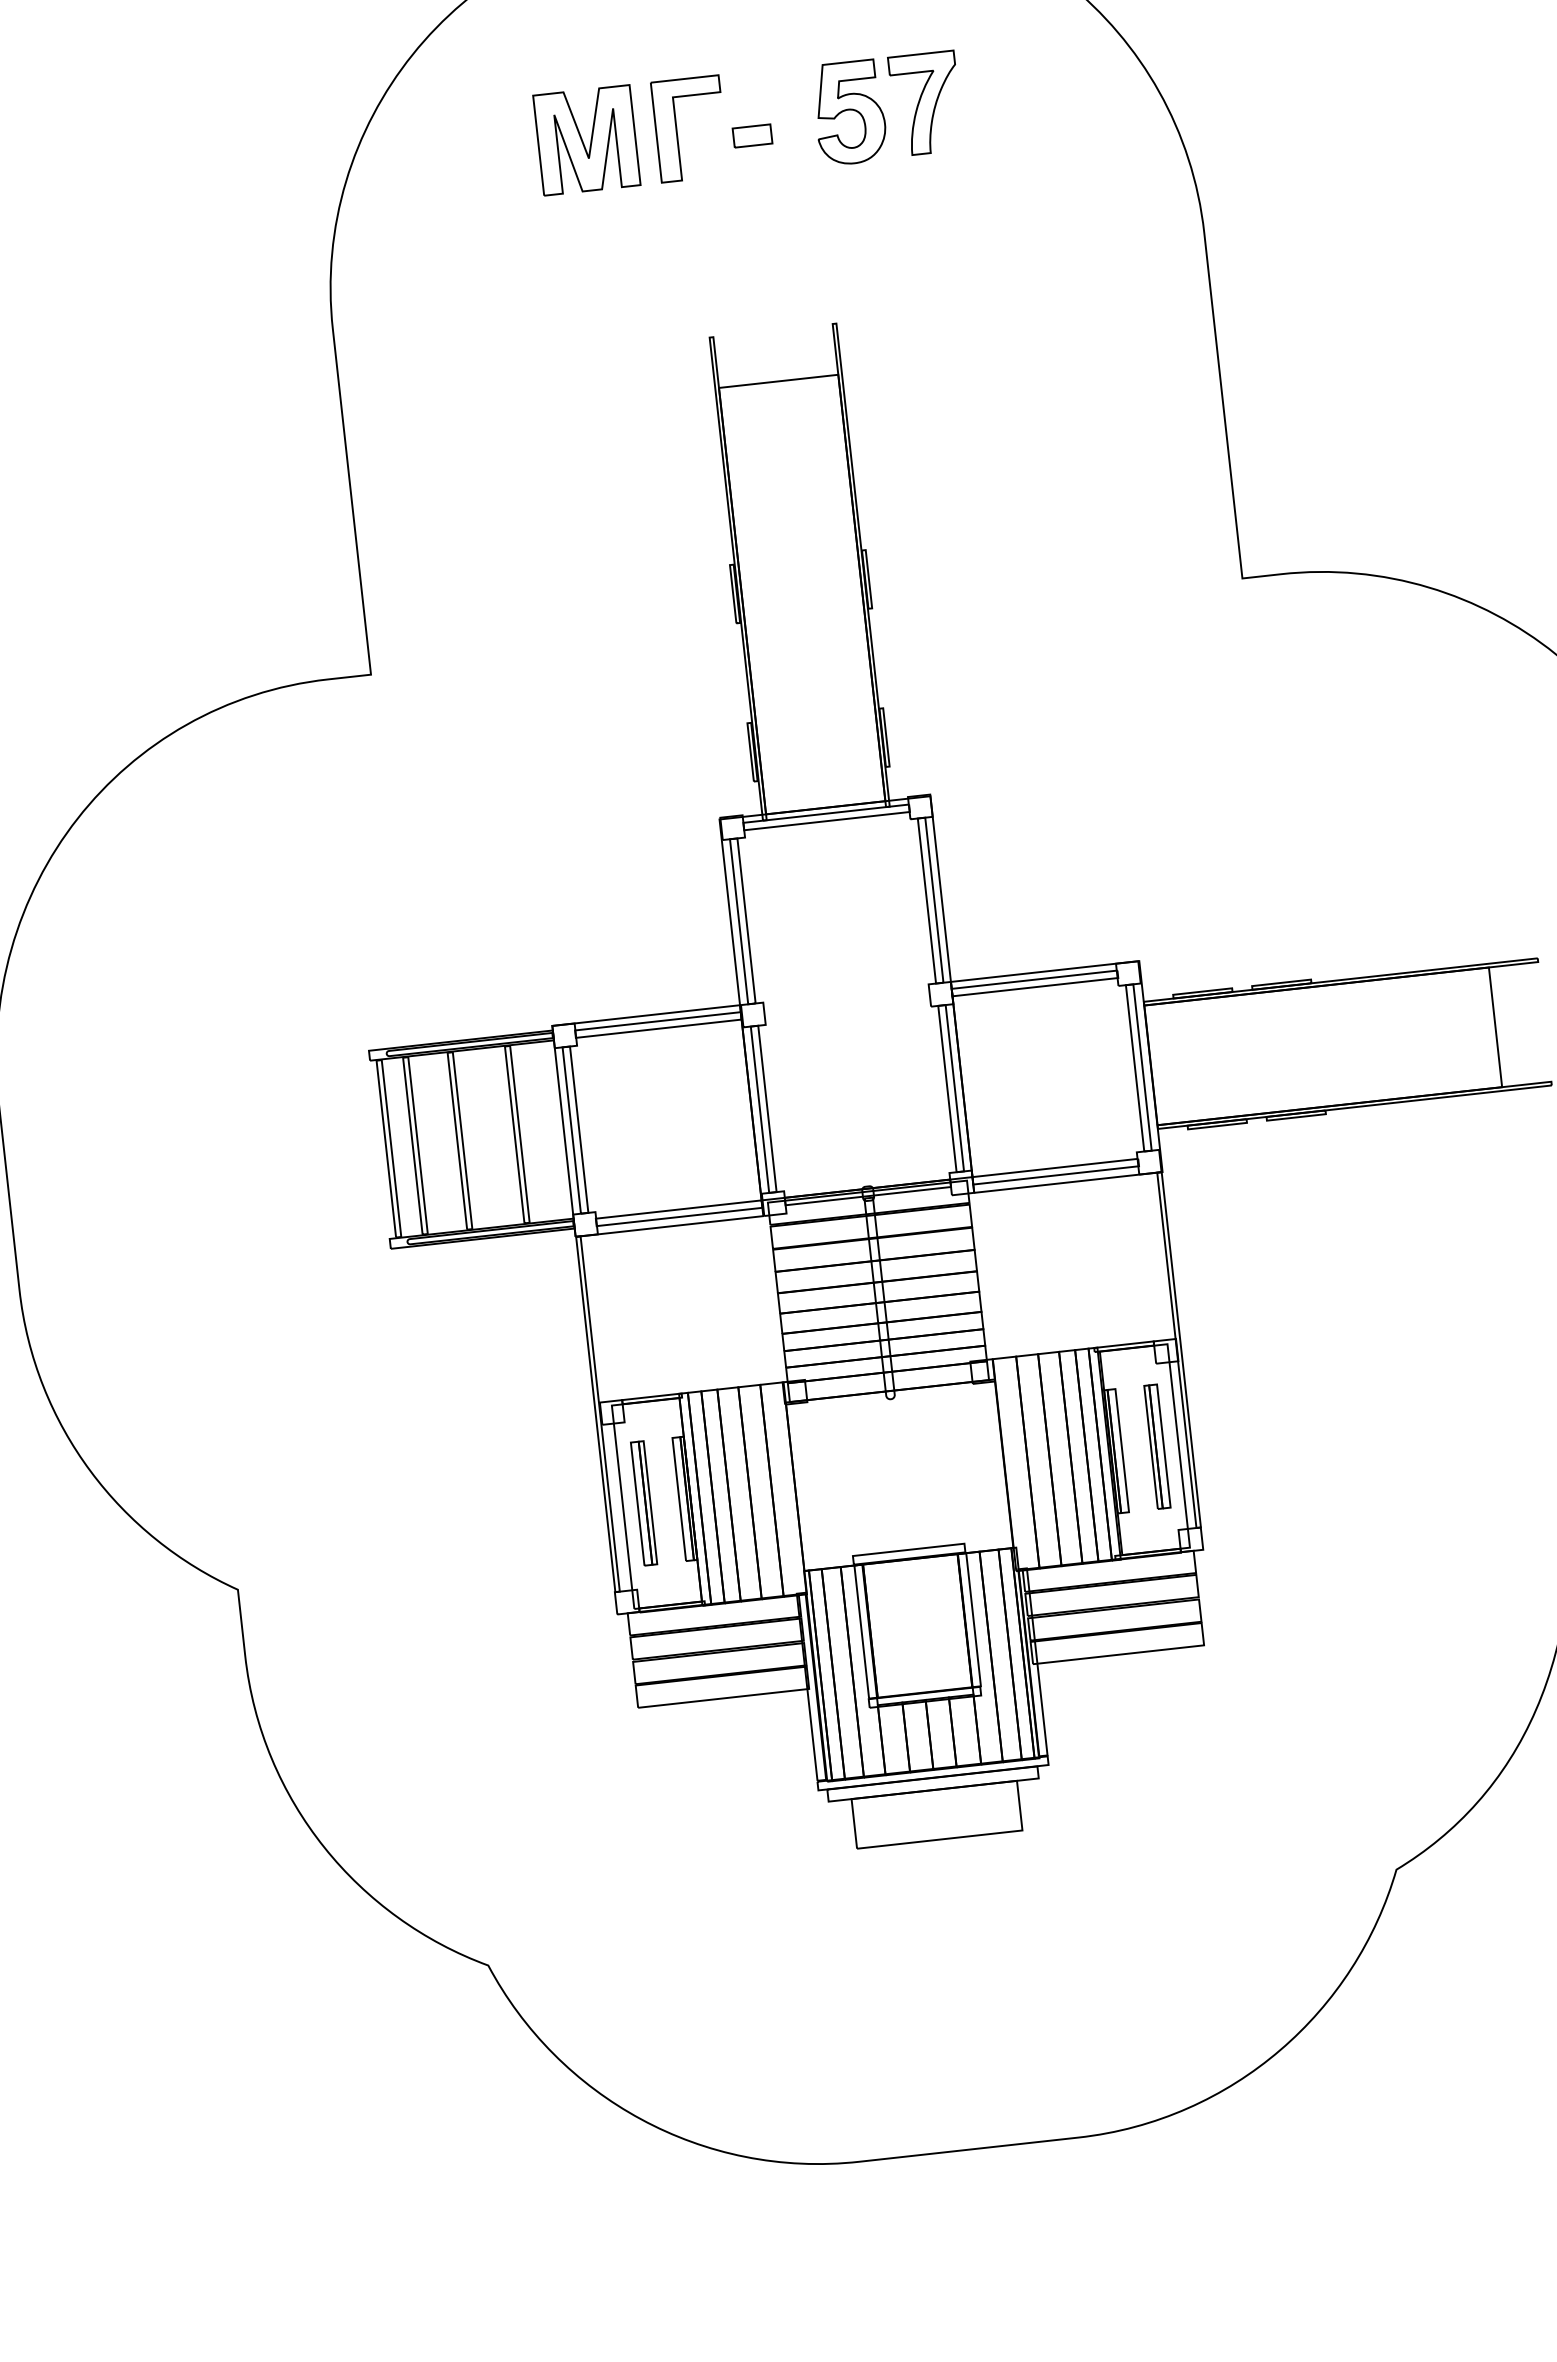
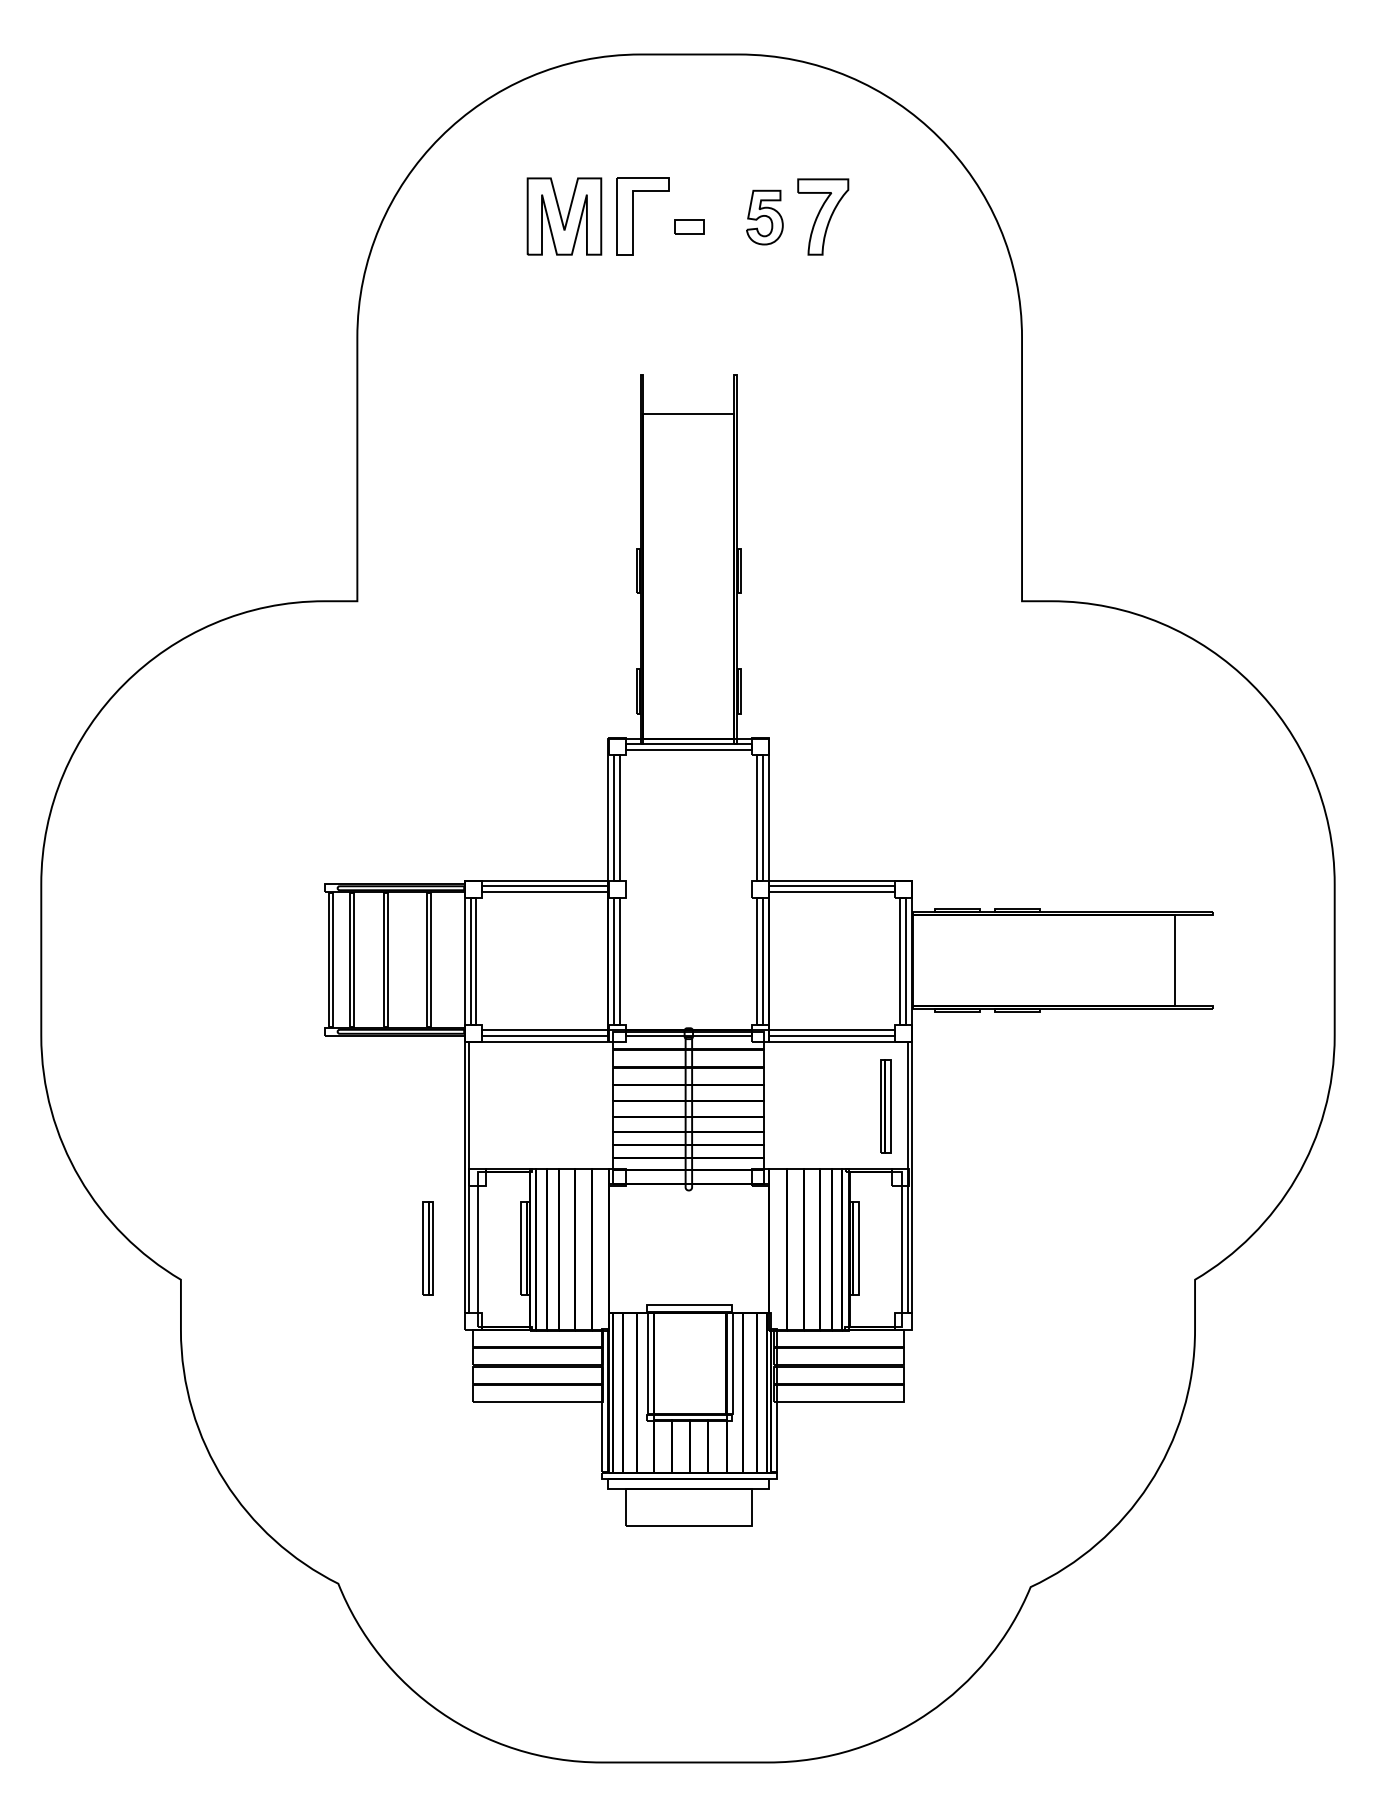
part: (849, 112) -> (764, 217), size x0.7
part: (1157, 1446) -> (885, 1106), moved
part: (643, 1503) -> (427, 1248), moved

